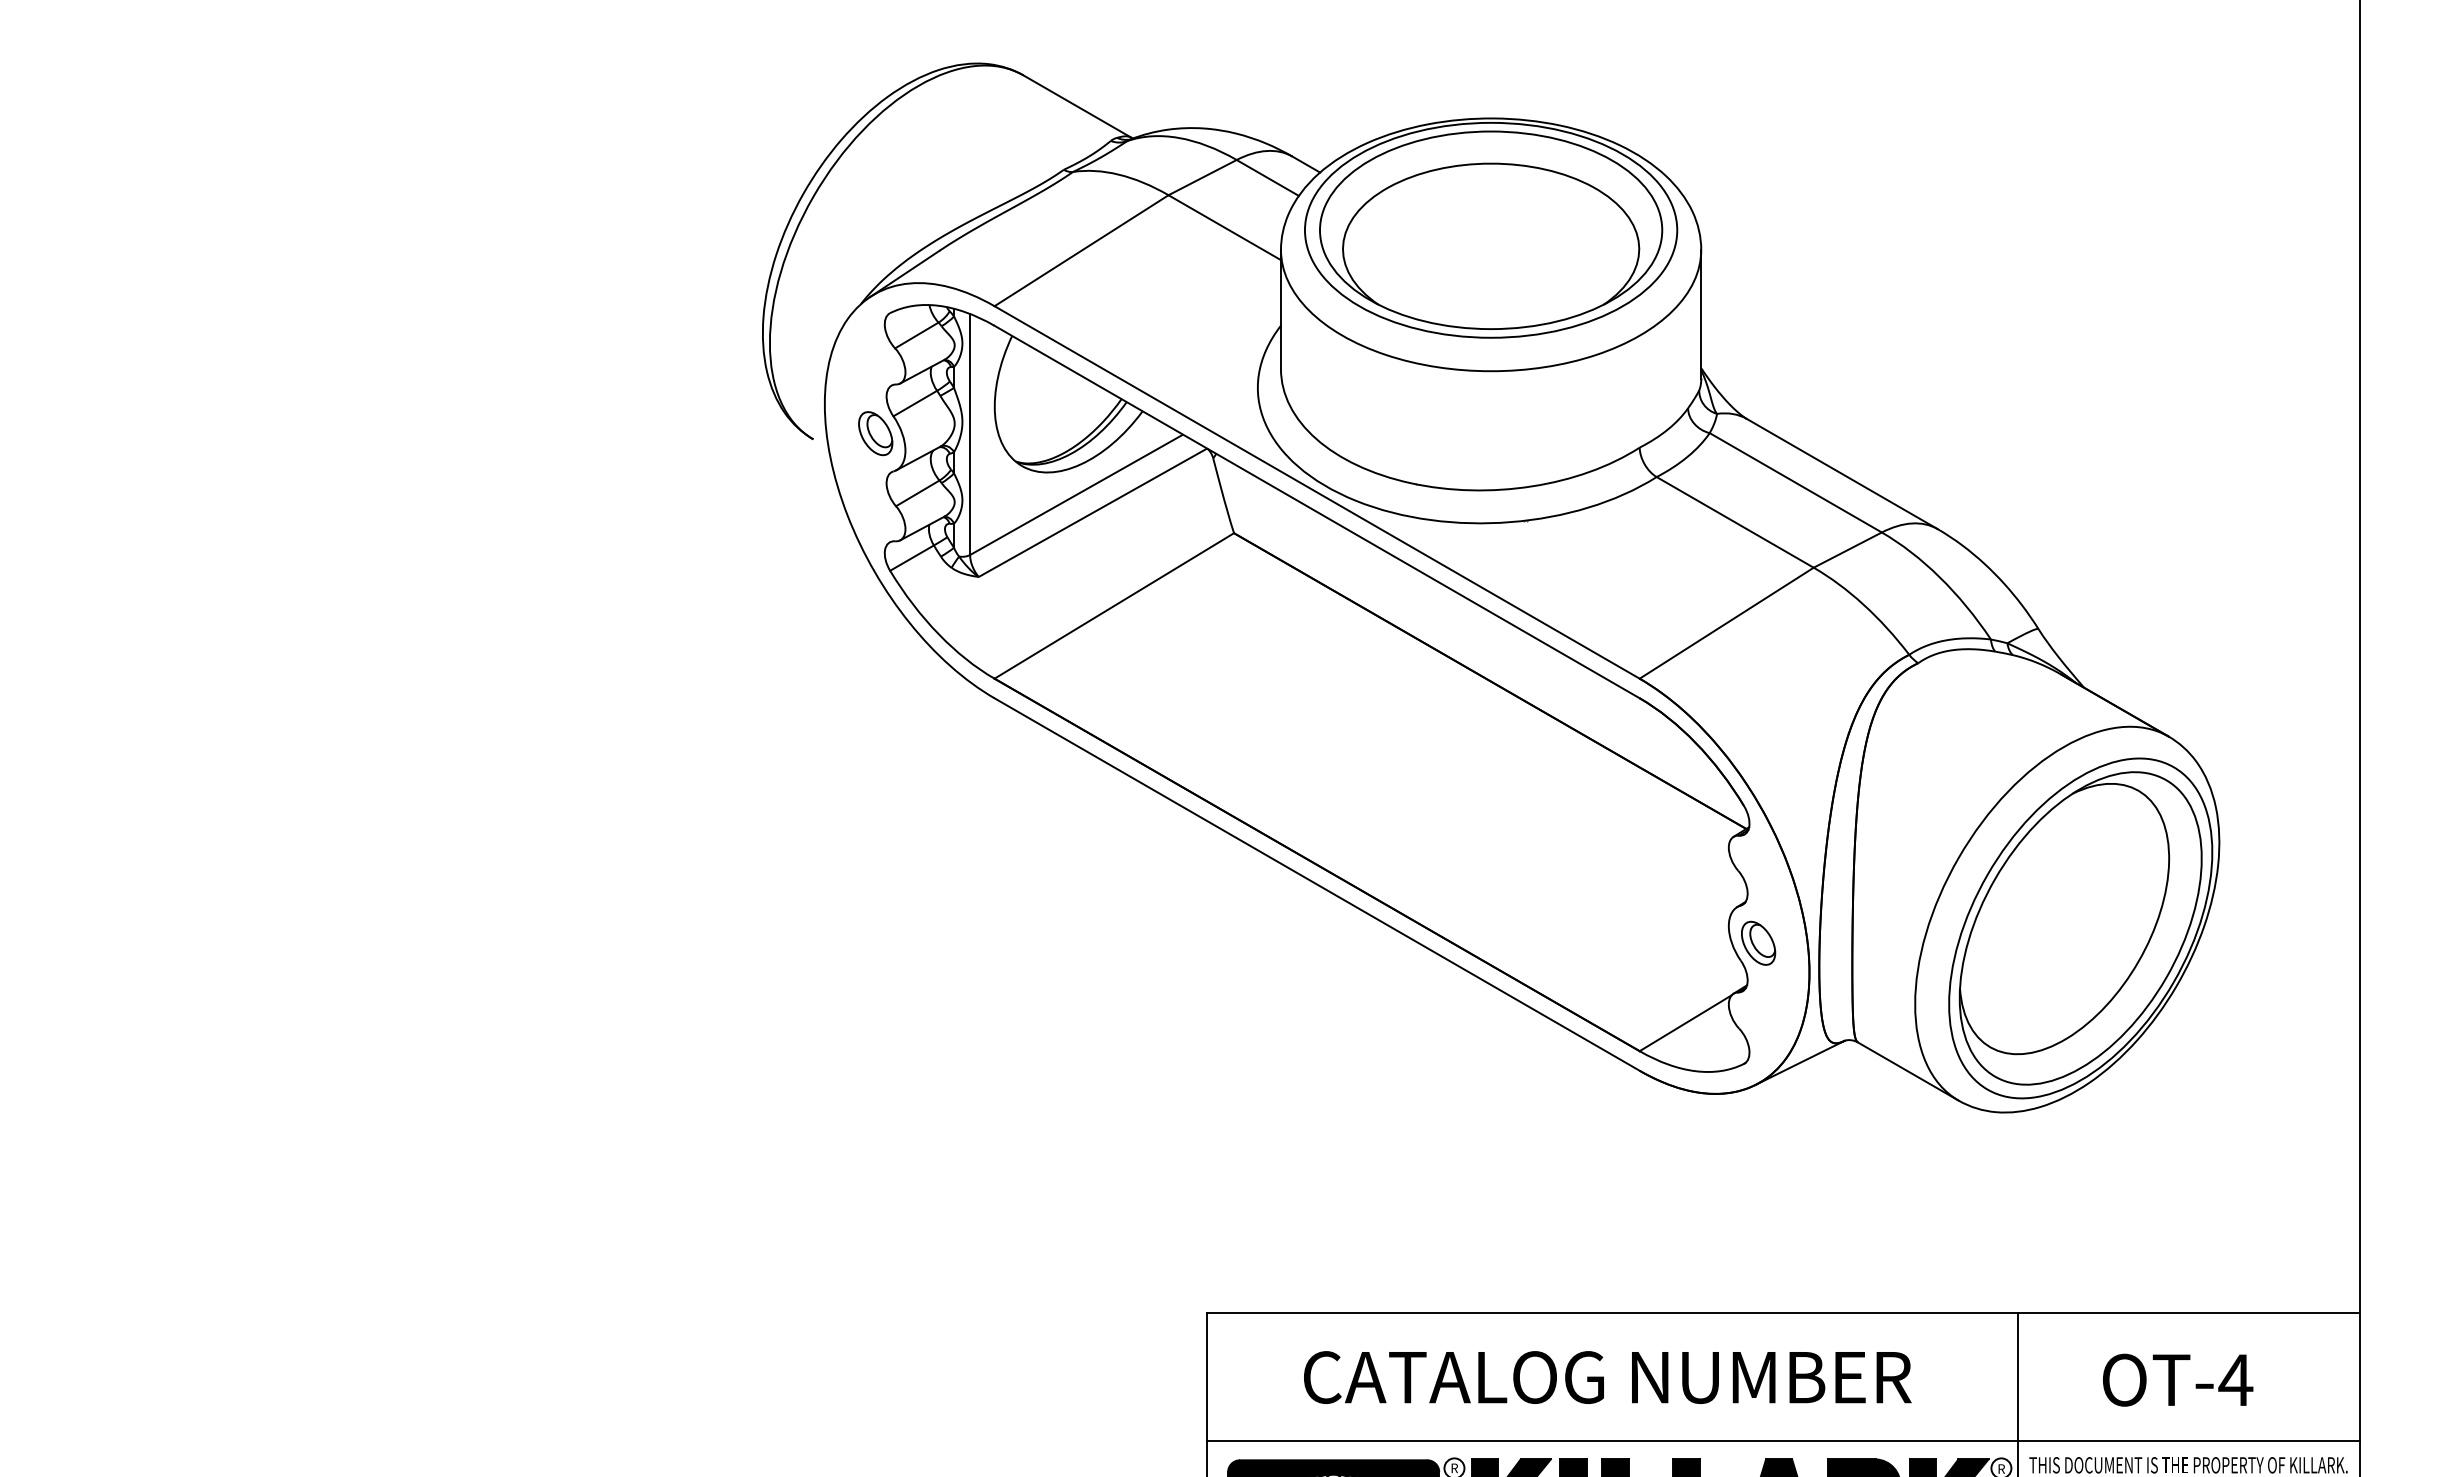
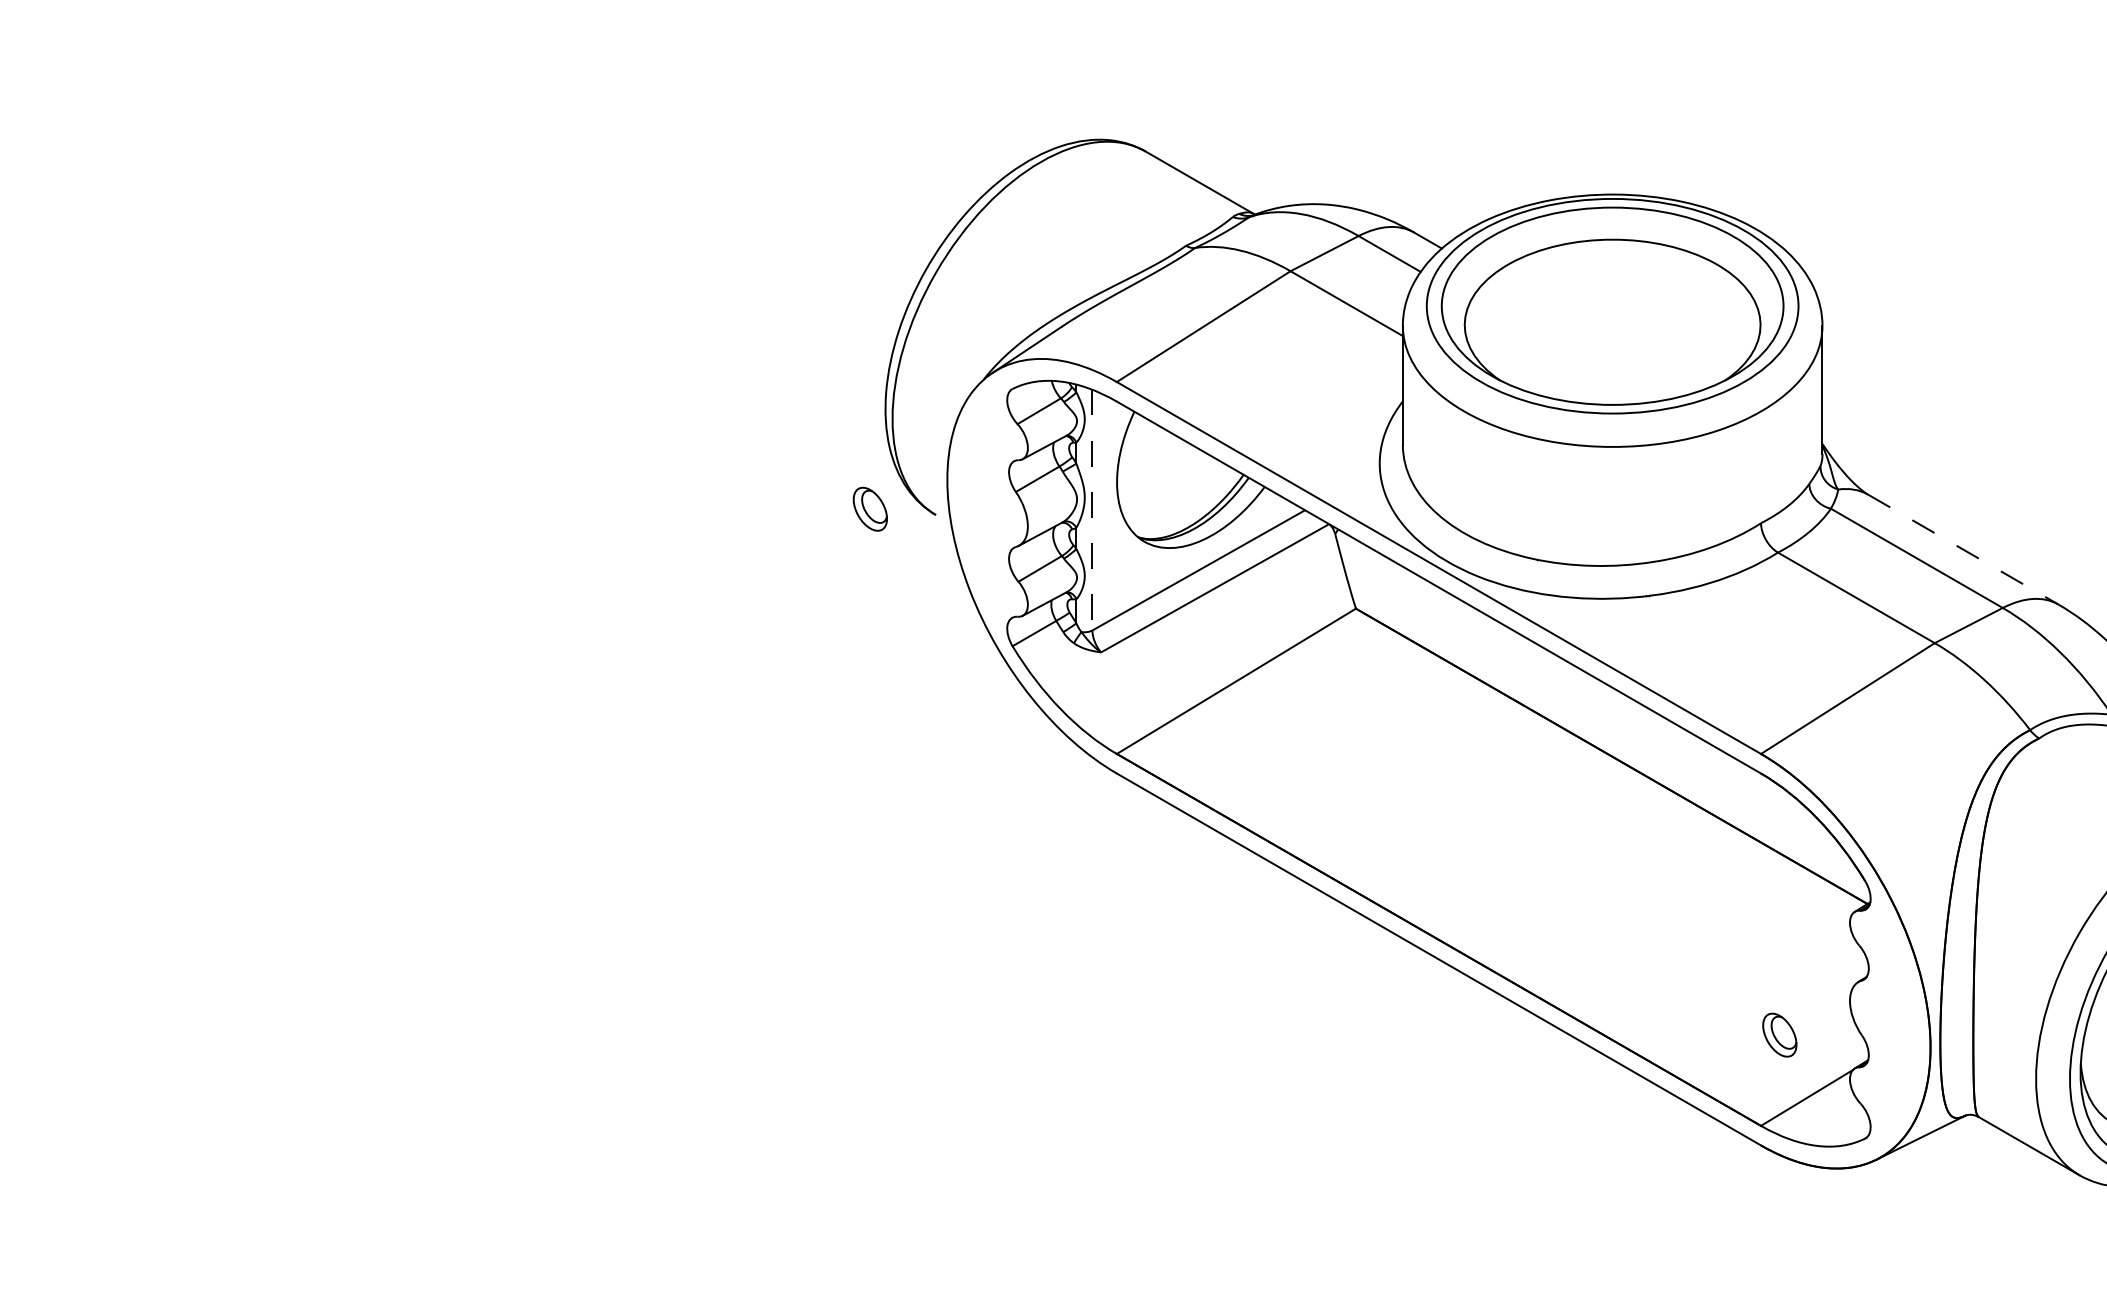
part: (875, 433) -> (870, 509), moved
line: (970, 434) -> (1092, 510), solid -> dashed
line: (1842, 474) -> (1963, 550), solid -> dashed
part: (1758, 942) -> (1779, 1034), moved

